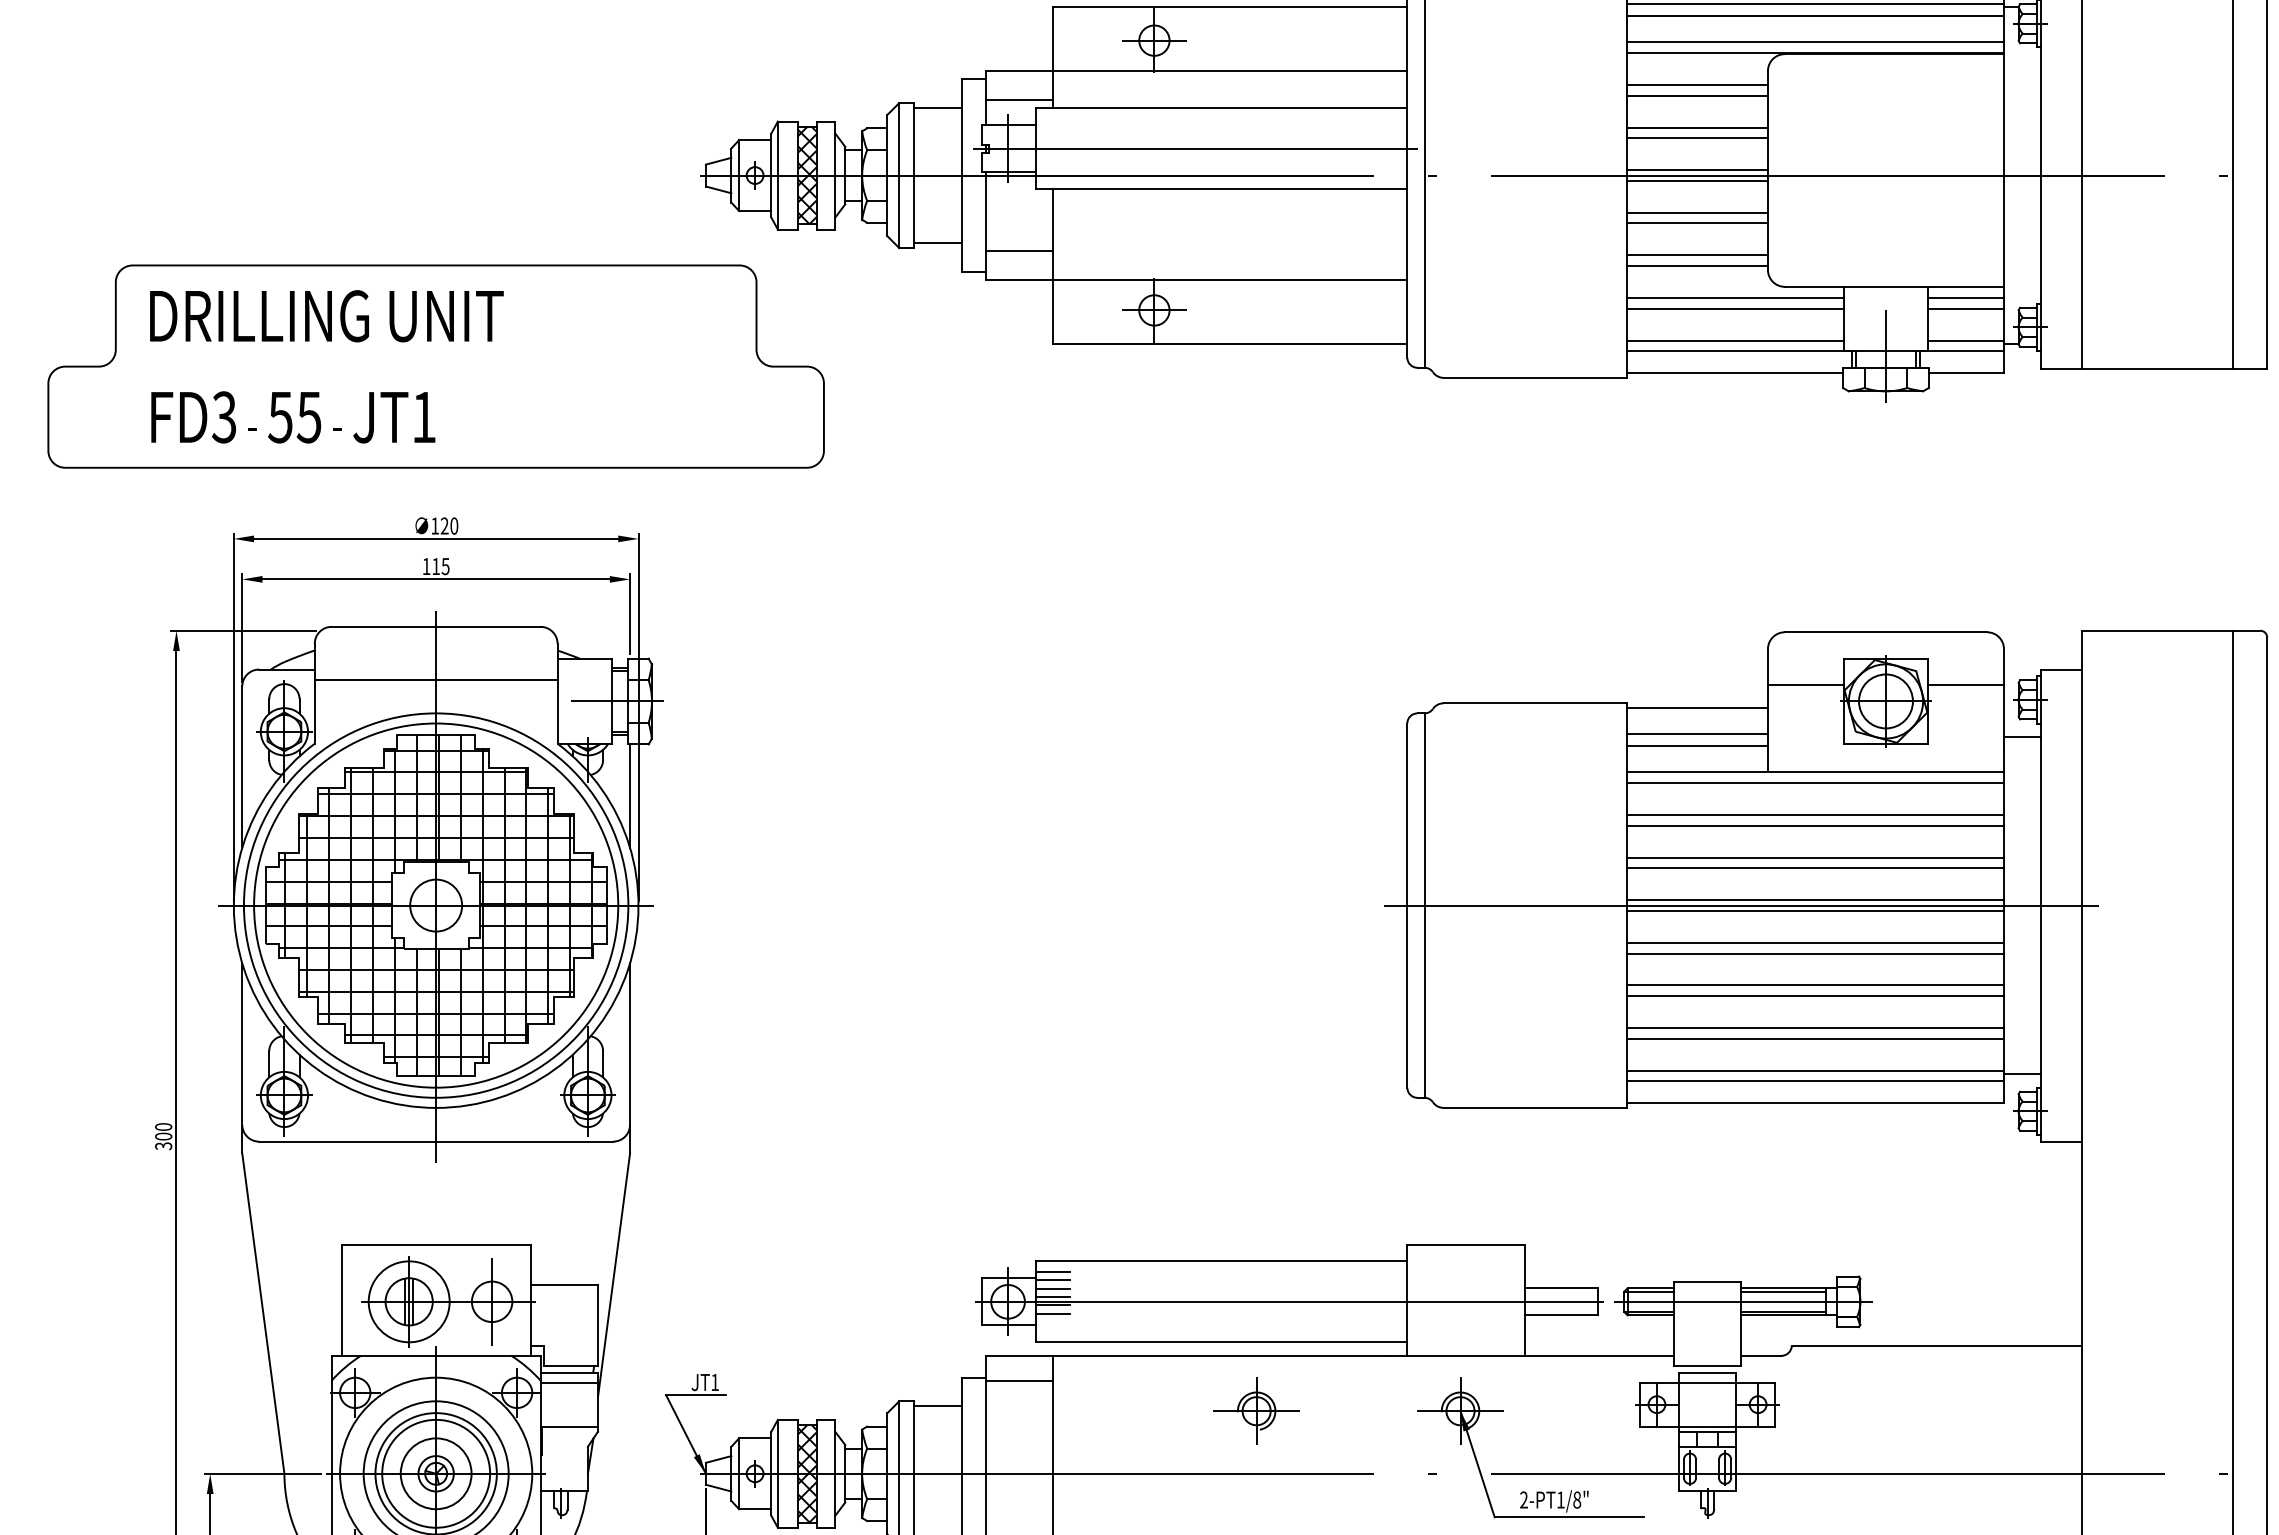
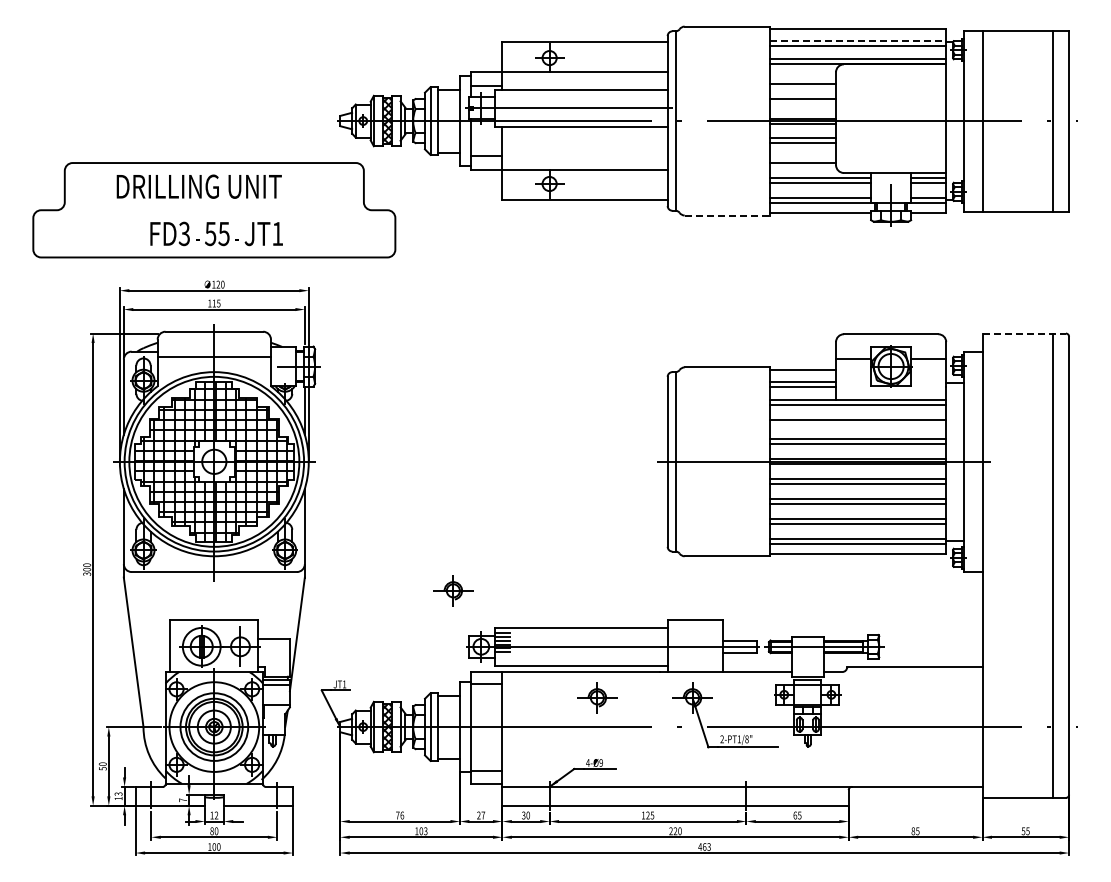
line: (1816, 5) -> (858, 41), solid -> dashed
line: (1698, 84) -> (803, 78), removed
line: (1698, 137) -> (803, 103), removed
line: (1698, 255) -> (803, 158), removed
text: (325, 315) -> (198, 186), moved
line: (1535, 377) -> (727, 215), solid -> dashed
text: (292, 416) -> (216, 233), moved
line: (2171, 630) -> (1024, 333), solid -> dashed
line: (1816, 825) -> (858, 424), removed
part: (948, 1181) -> (453, 590), added

